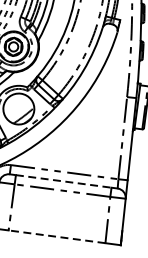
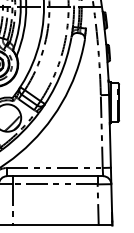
line: (64, 181) -> (55, 176), dashed -> solid
line: (56, 236) -> (55, 225), dashed -> solid

